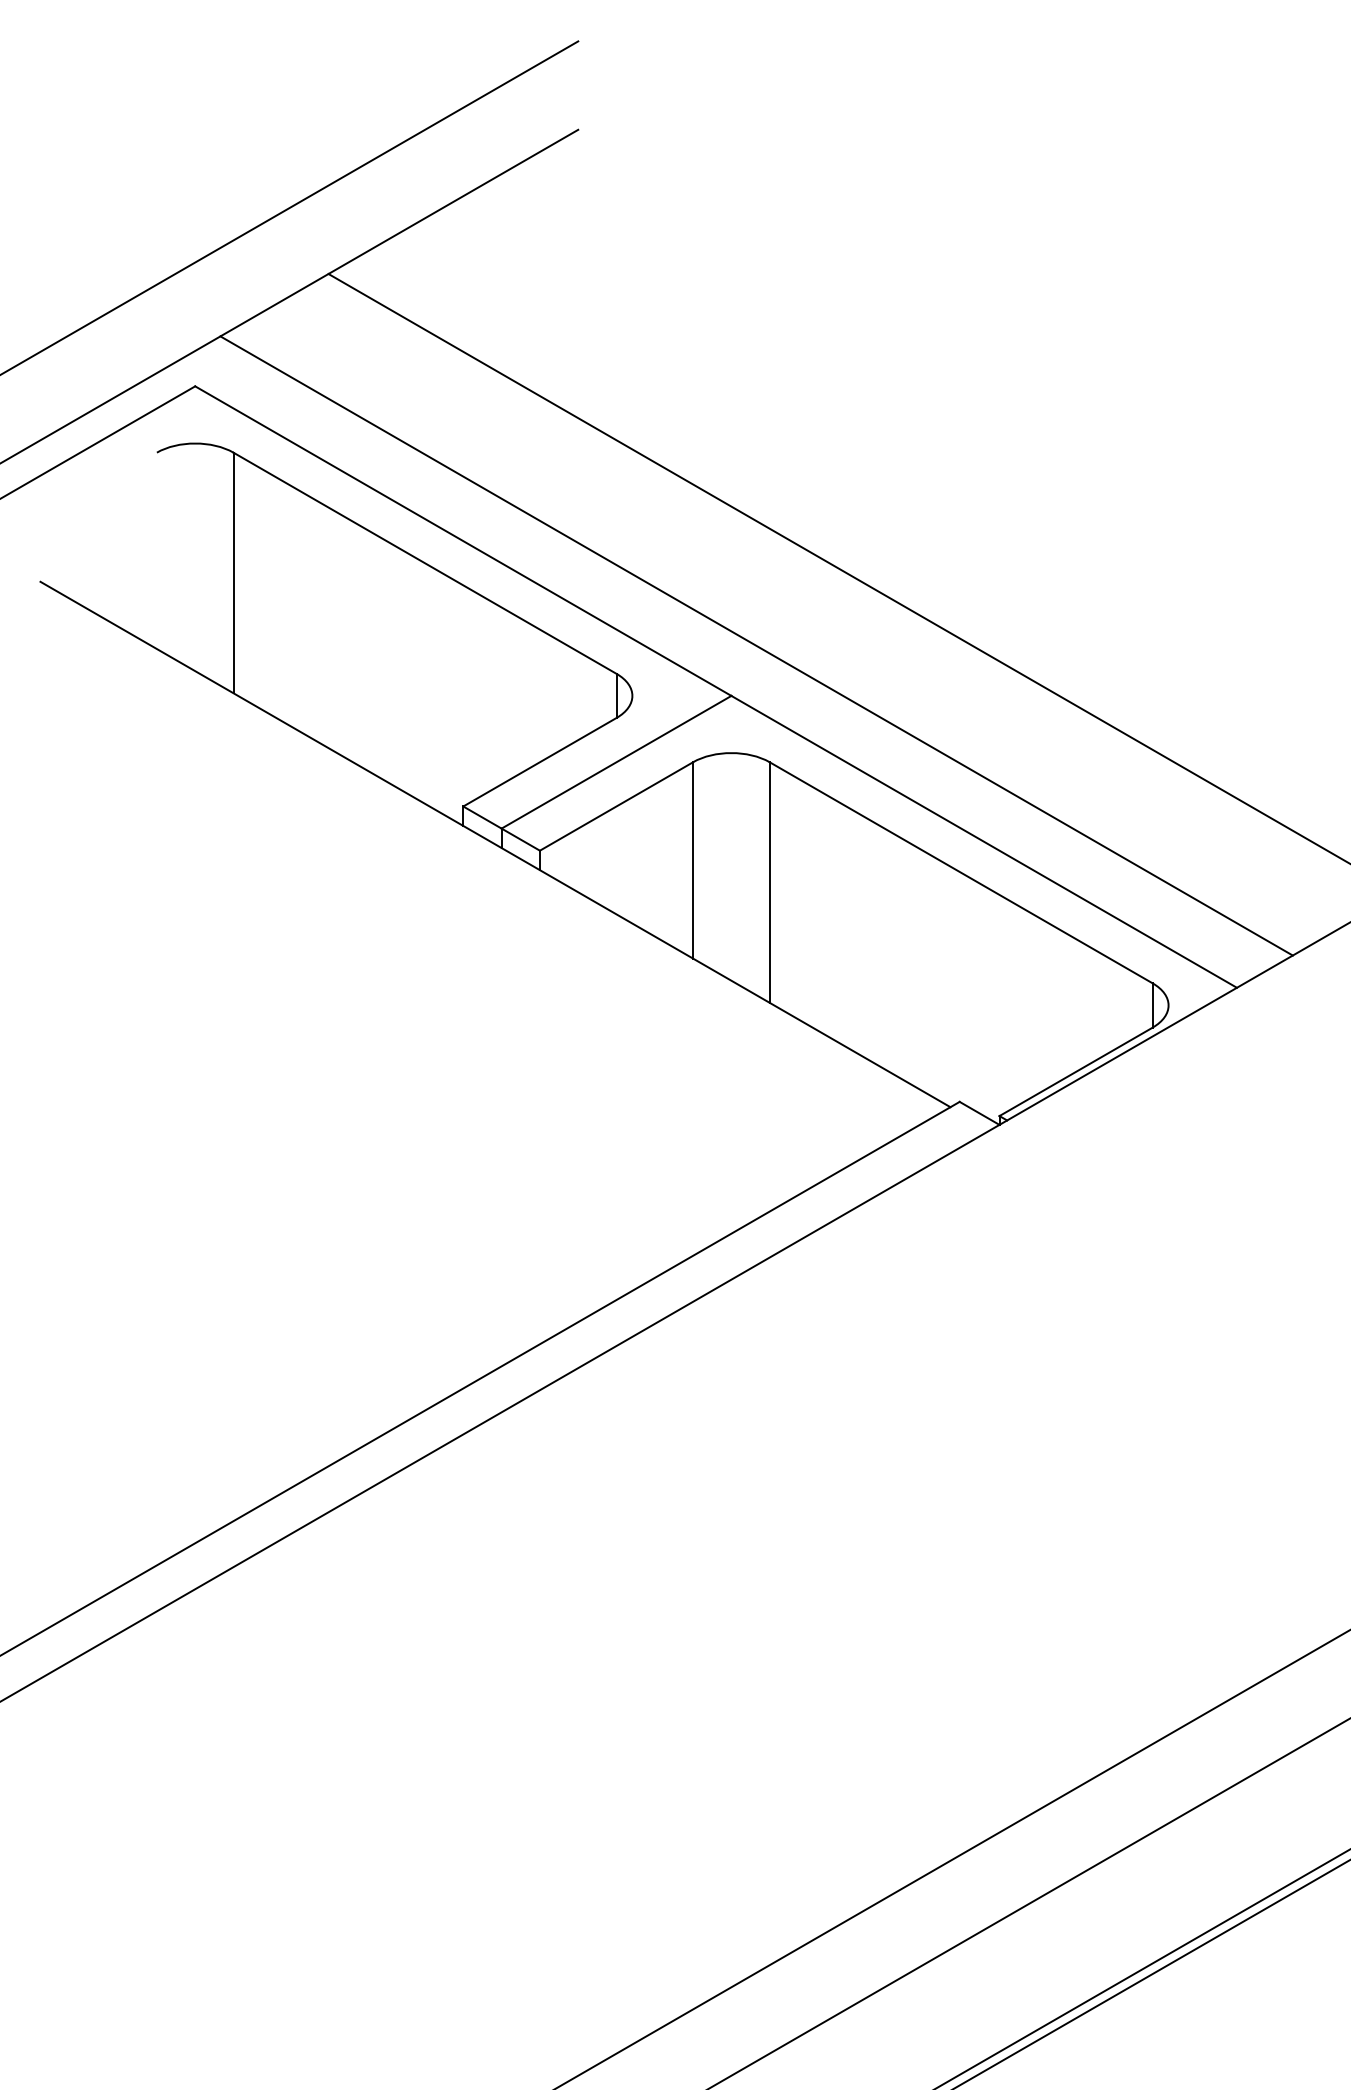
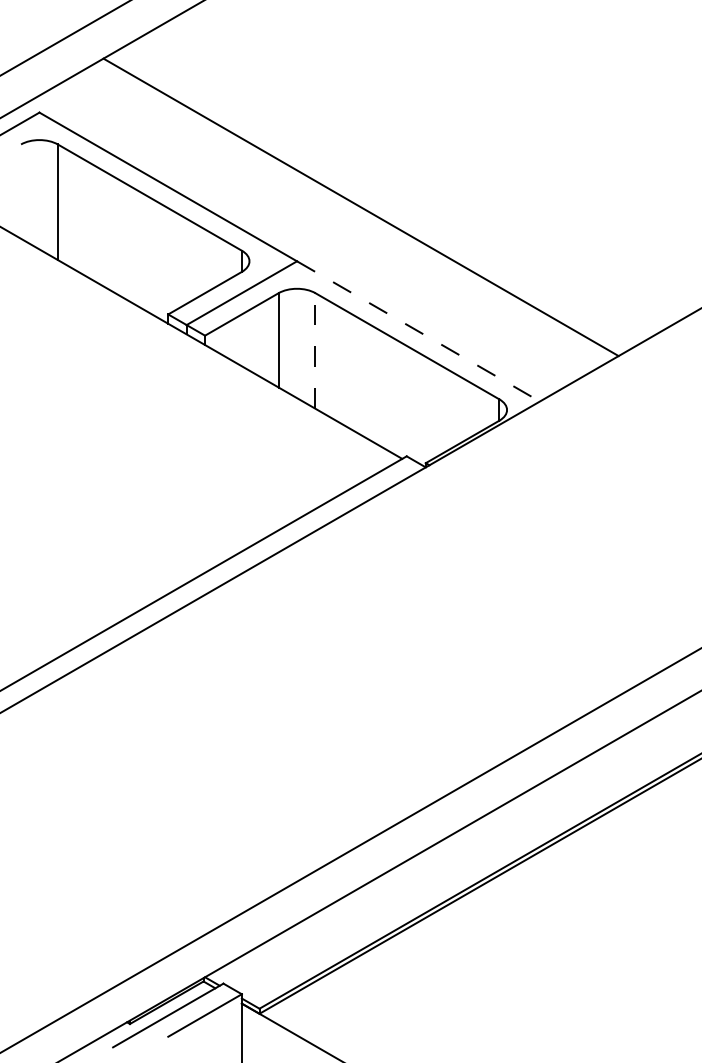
line: (755, 646) -> (308, 237), removed
line: (984, 841) -> (418, 331), solid -> dashed
line: (769, 881) -> (315, 350), solid -> dashed

